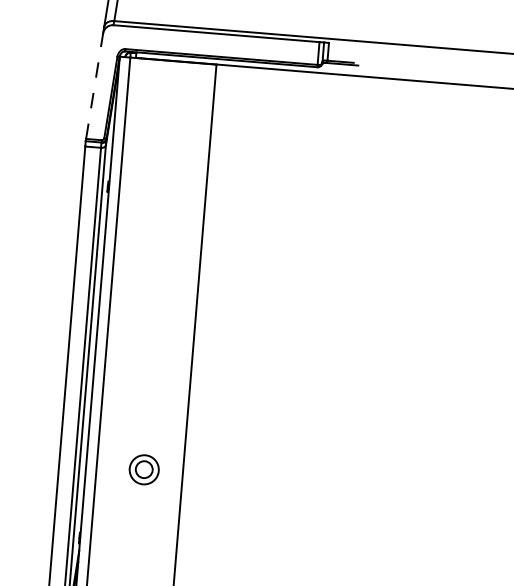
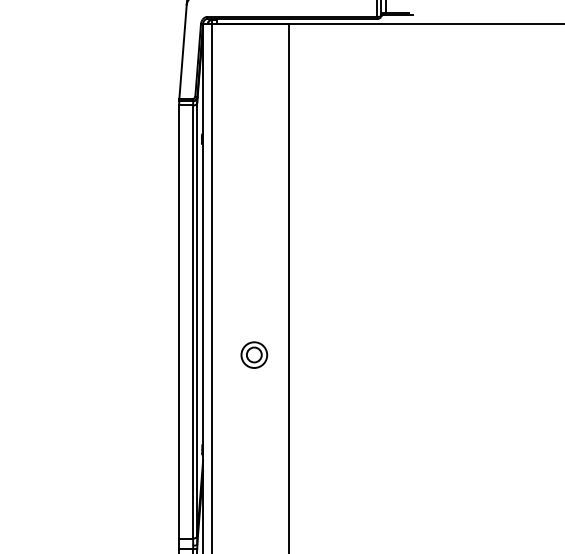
line: (95, 85) -> (183, 51), dashed -> solid
part: (144, 469) -> (254, 354), moved

